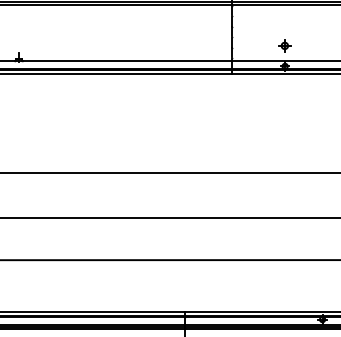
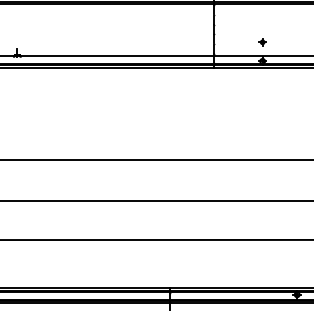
part: (285, 45) -> (263, 42), size x0.62

